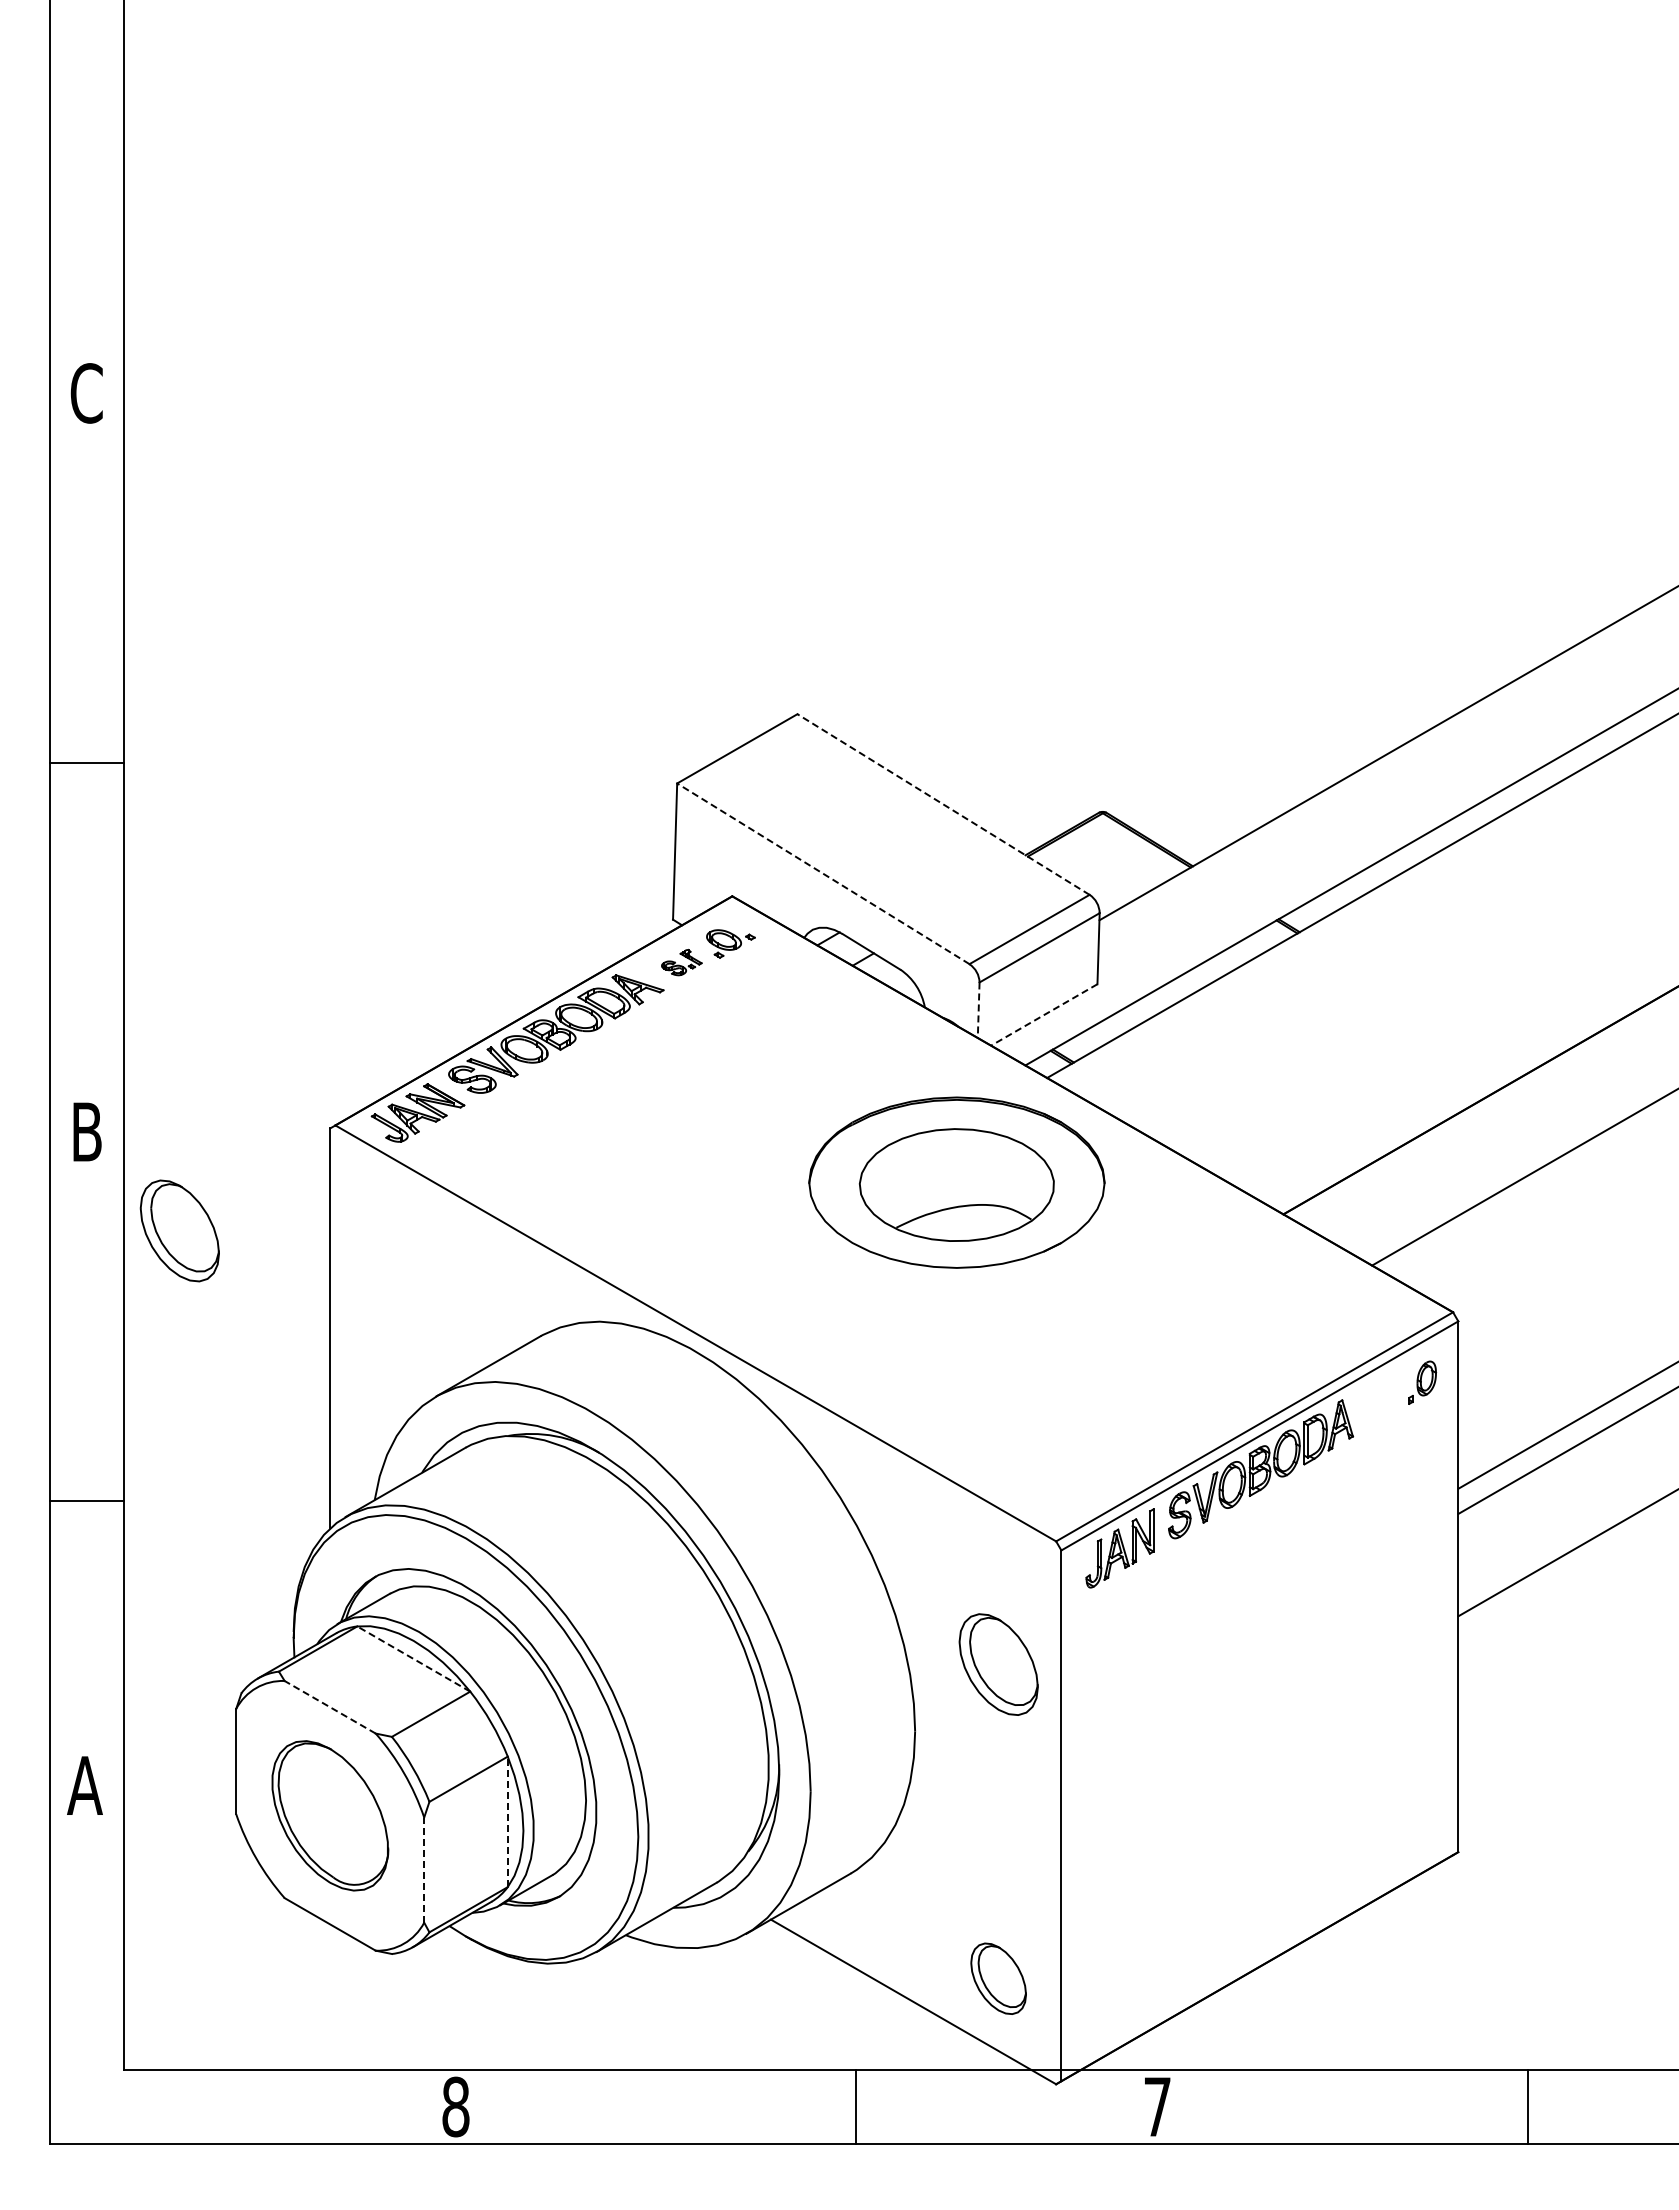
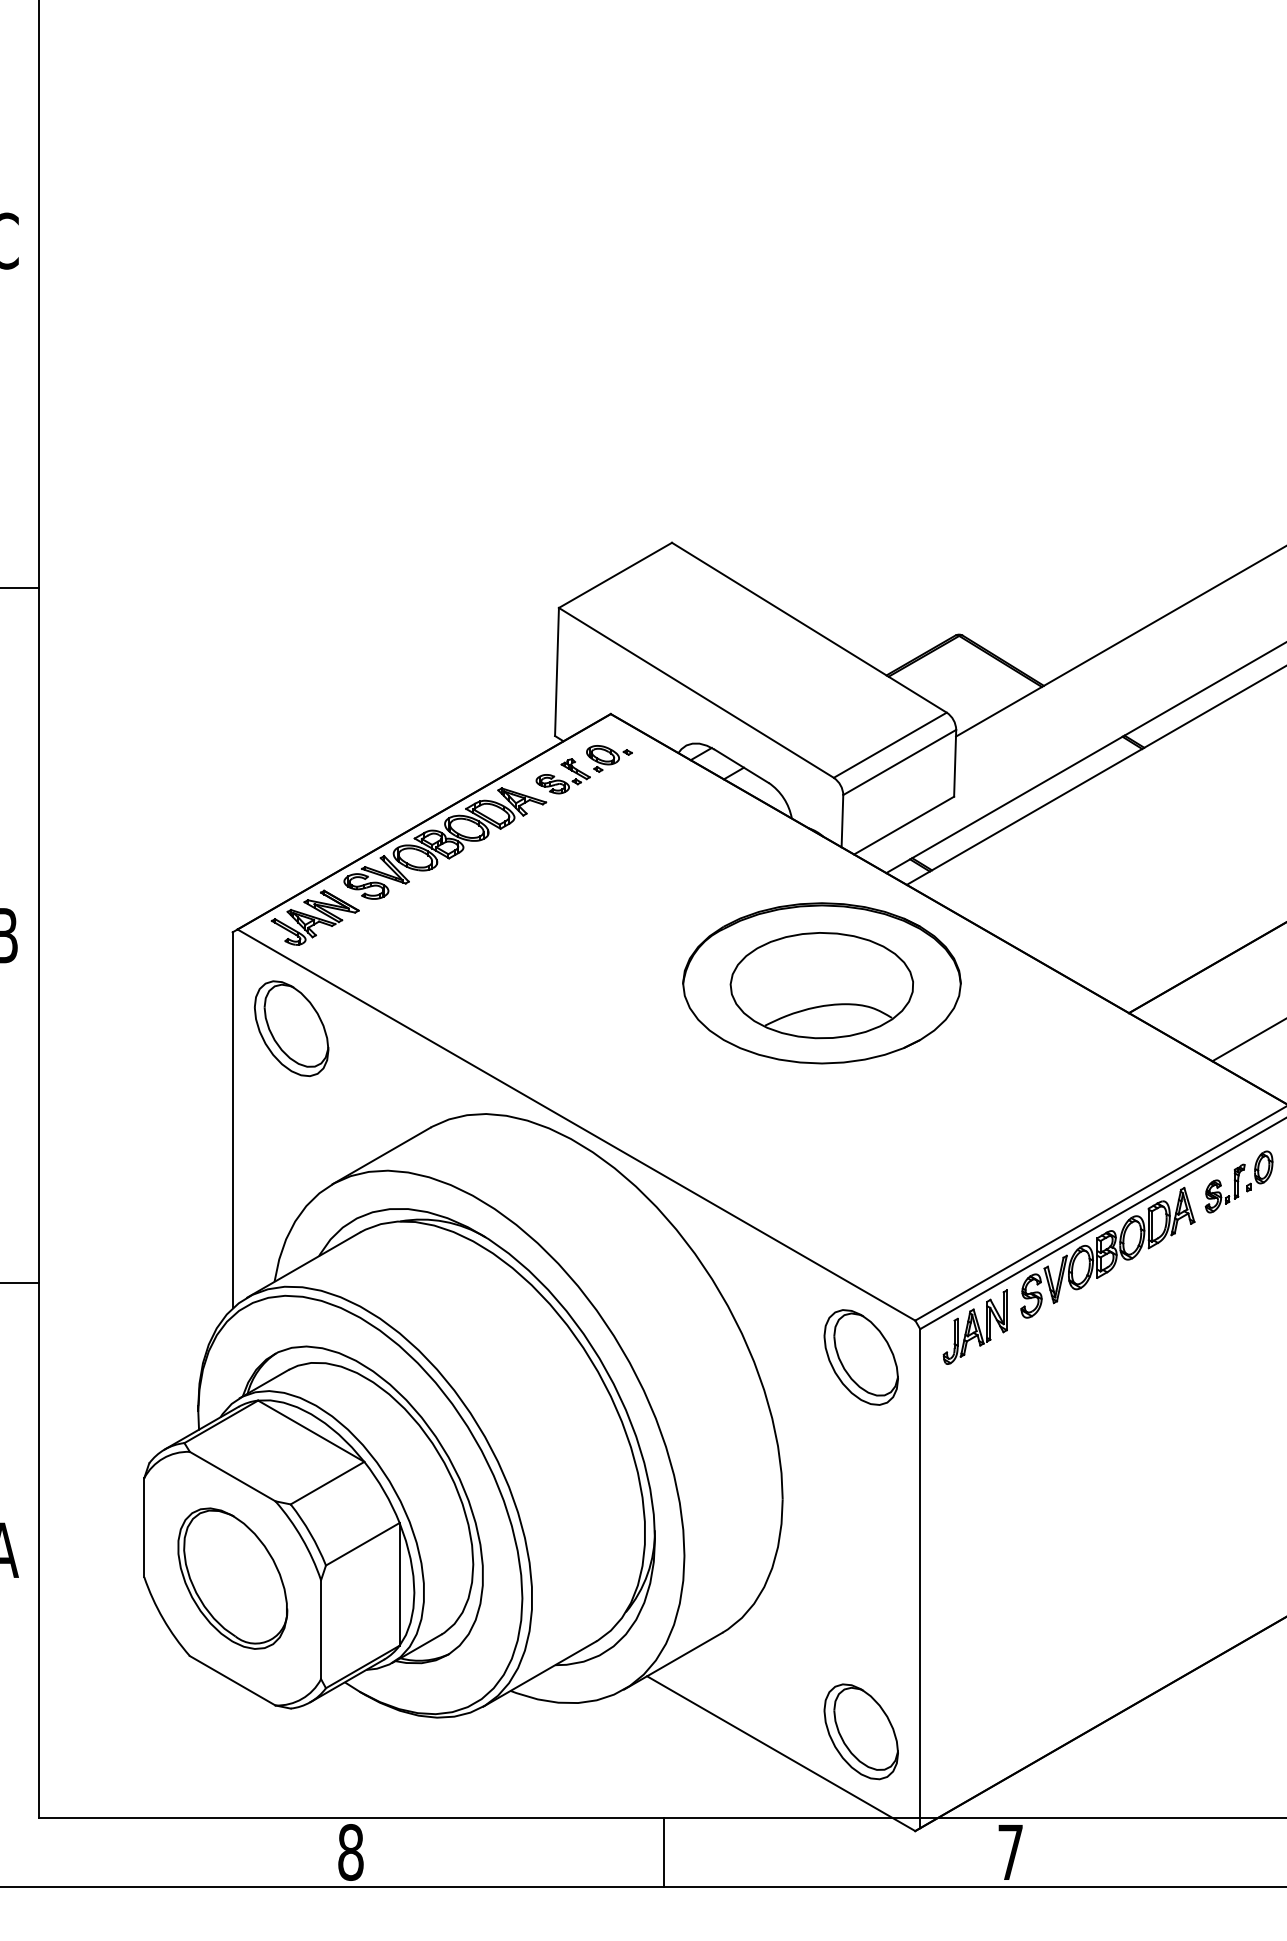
line: (943, 804) -> (809, 627), dashed -> solid
line: (823, 873) -> (696, 692), dashed -> solid
part: (681, 962) -> (563, 776), size x1.43
line: (978, 1010) -> (842, 821), dashed -> solid
line: (1043, 1015) -> (903, 826), dashed -> solid
part: (179, 1230) -> (291, 1028), moved
part: (1385, 1400) -> (1224, 1188), added
line: (413, 1658) -> (311, 1430), dashed -> solid
part: (998, 1664) -> (861, 1357), moved
line: (330, 1707) -> (232, 1476), dashed -> solid
line: (507, 1821) -> (399, 1583), dashed -> solid
line: (424, 1870) -> (321, 1630), dashed -> solid
part: (998, 1978) -> (861, 1731), size x1.43
line: (856, 2106) -> (664, 1851), moved

